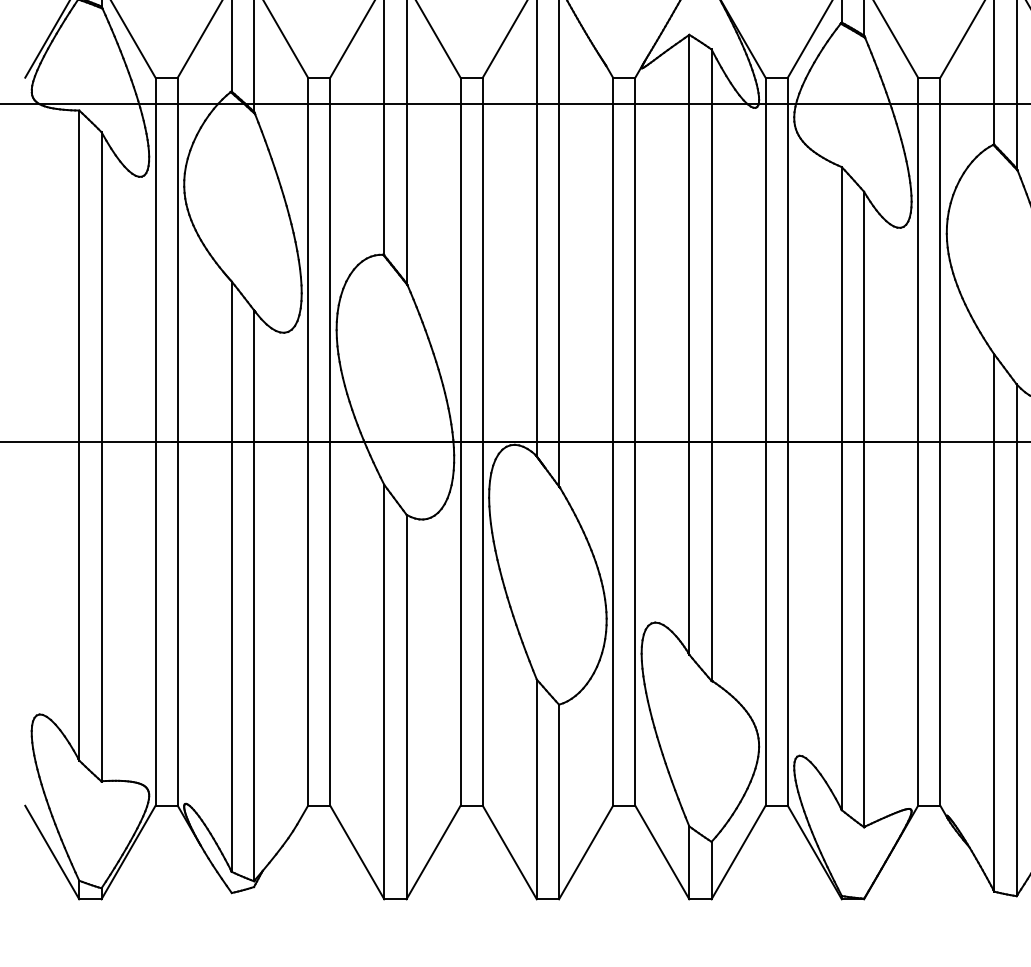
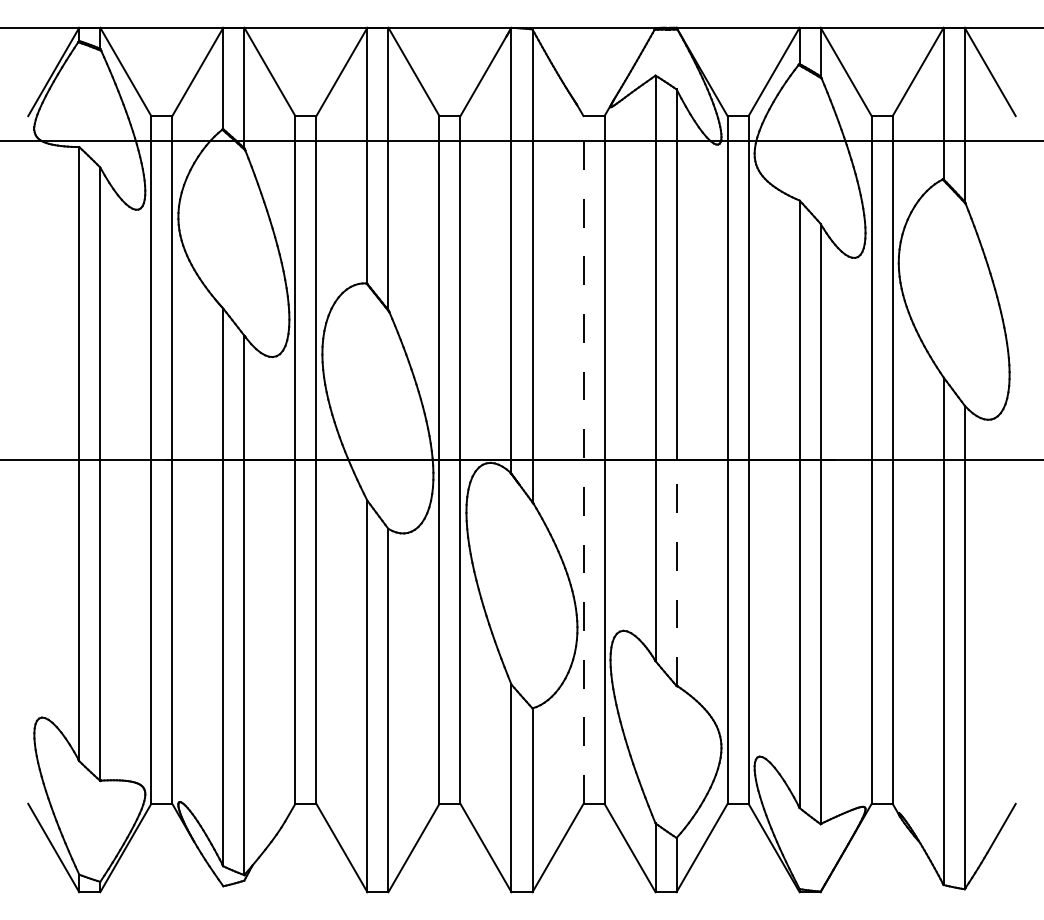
line: (613, 442) -> (583, 460), solid -> dashed
line: (711, 560) -> (676, 572), solid -> dashed

